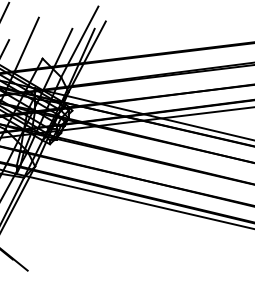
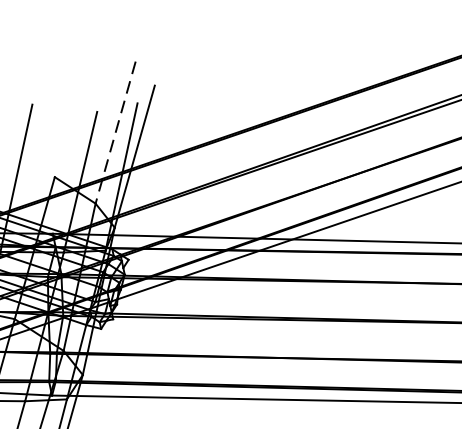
line: (79, 41) -> (114, 131), solid -> dashed

